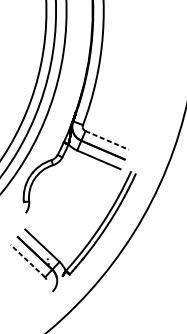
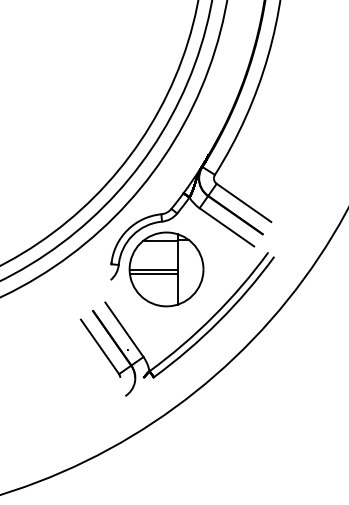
line: (107, 140) -> (244, 203), dashed -> solid
part: (62, 197) -> (166, 269), added
line: (27, 260) -> (99, 346), dashed -> solid

